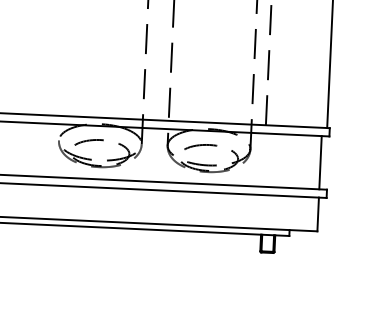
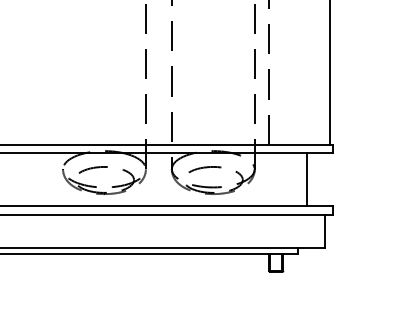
line: (320, 162) -> (307, 179), moved

